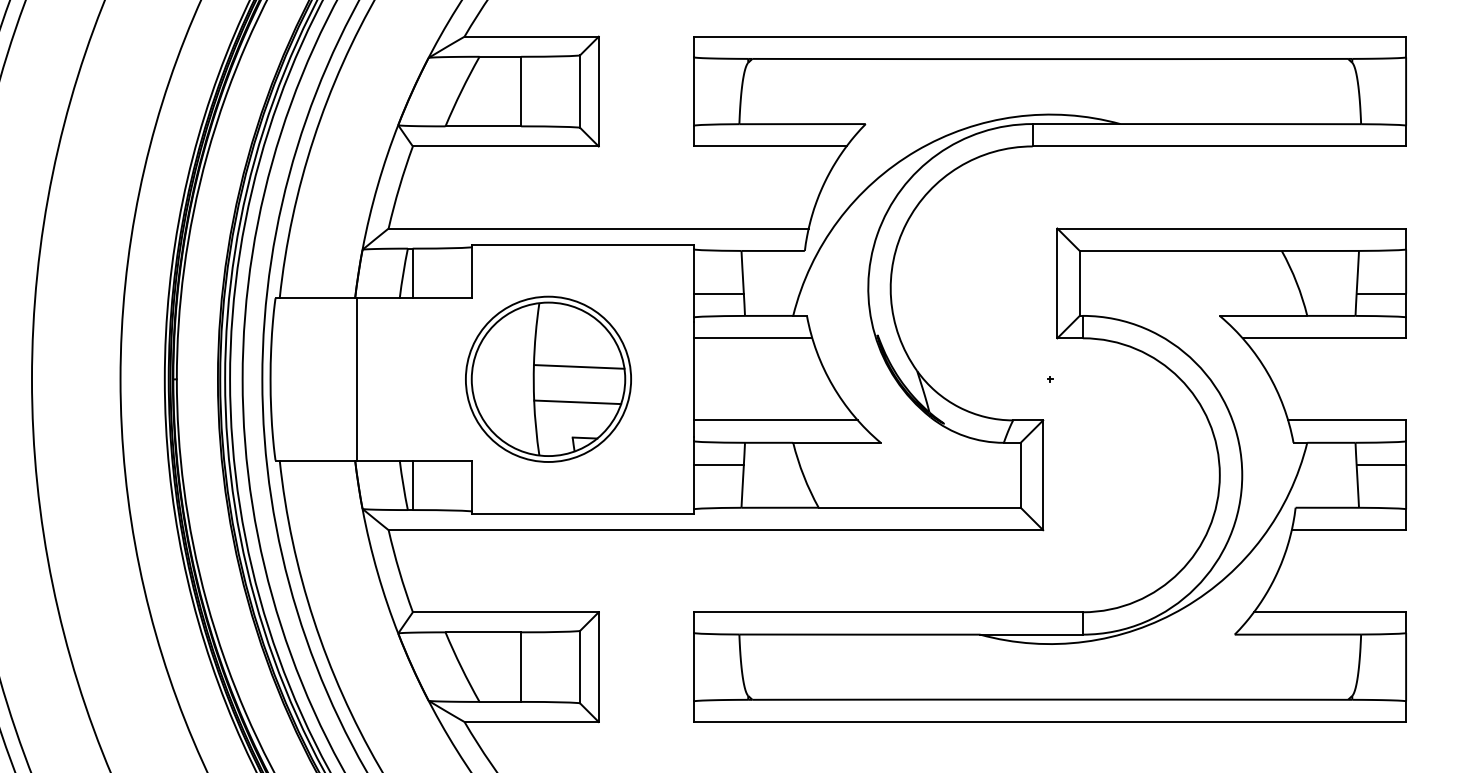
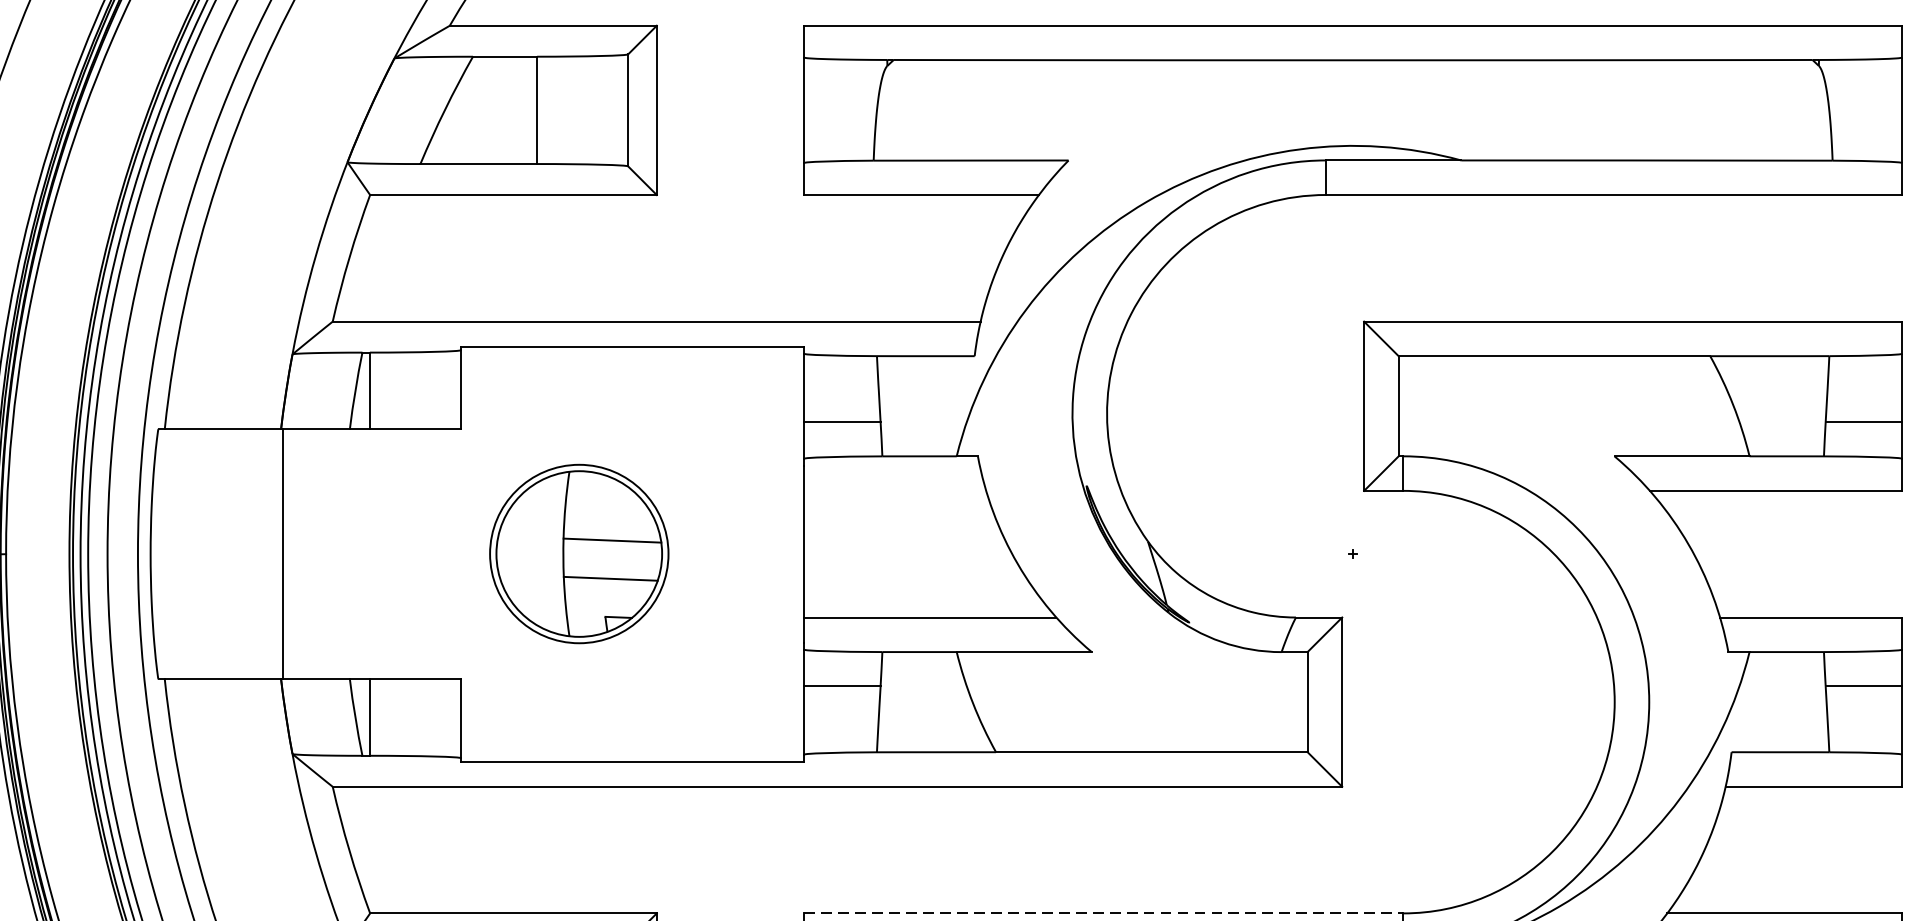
line: (753, 338) -> (895, 491), removed
part: (548, 378) -> (579, 552), size x0.7
line: (889, 612) -> (1105, 913), solid -> dashed

